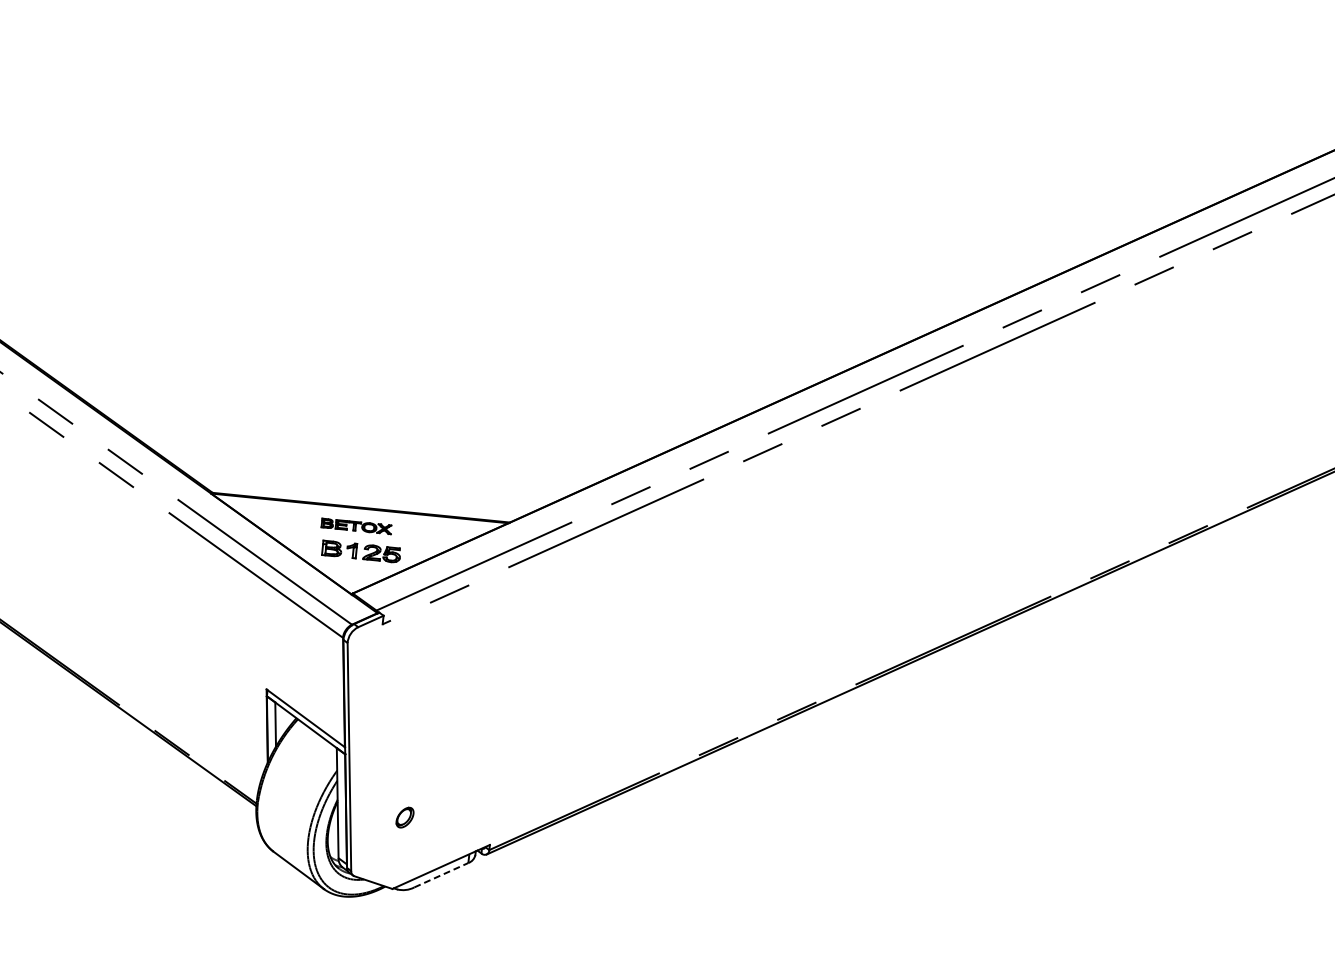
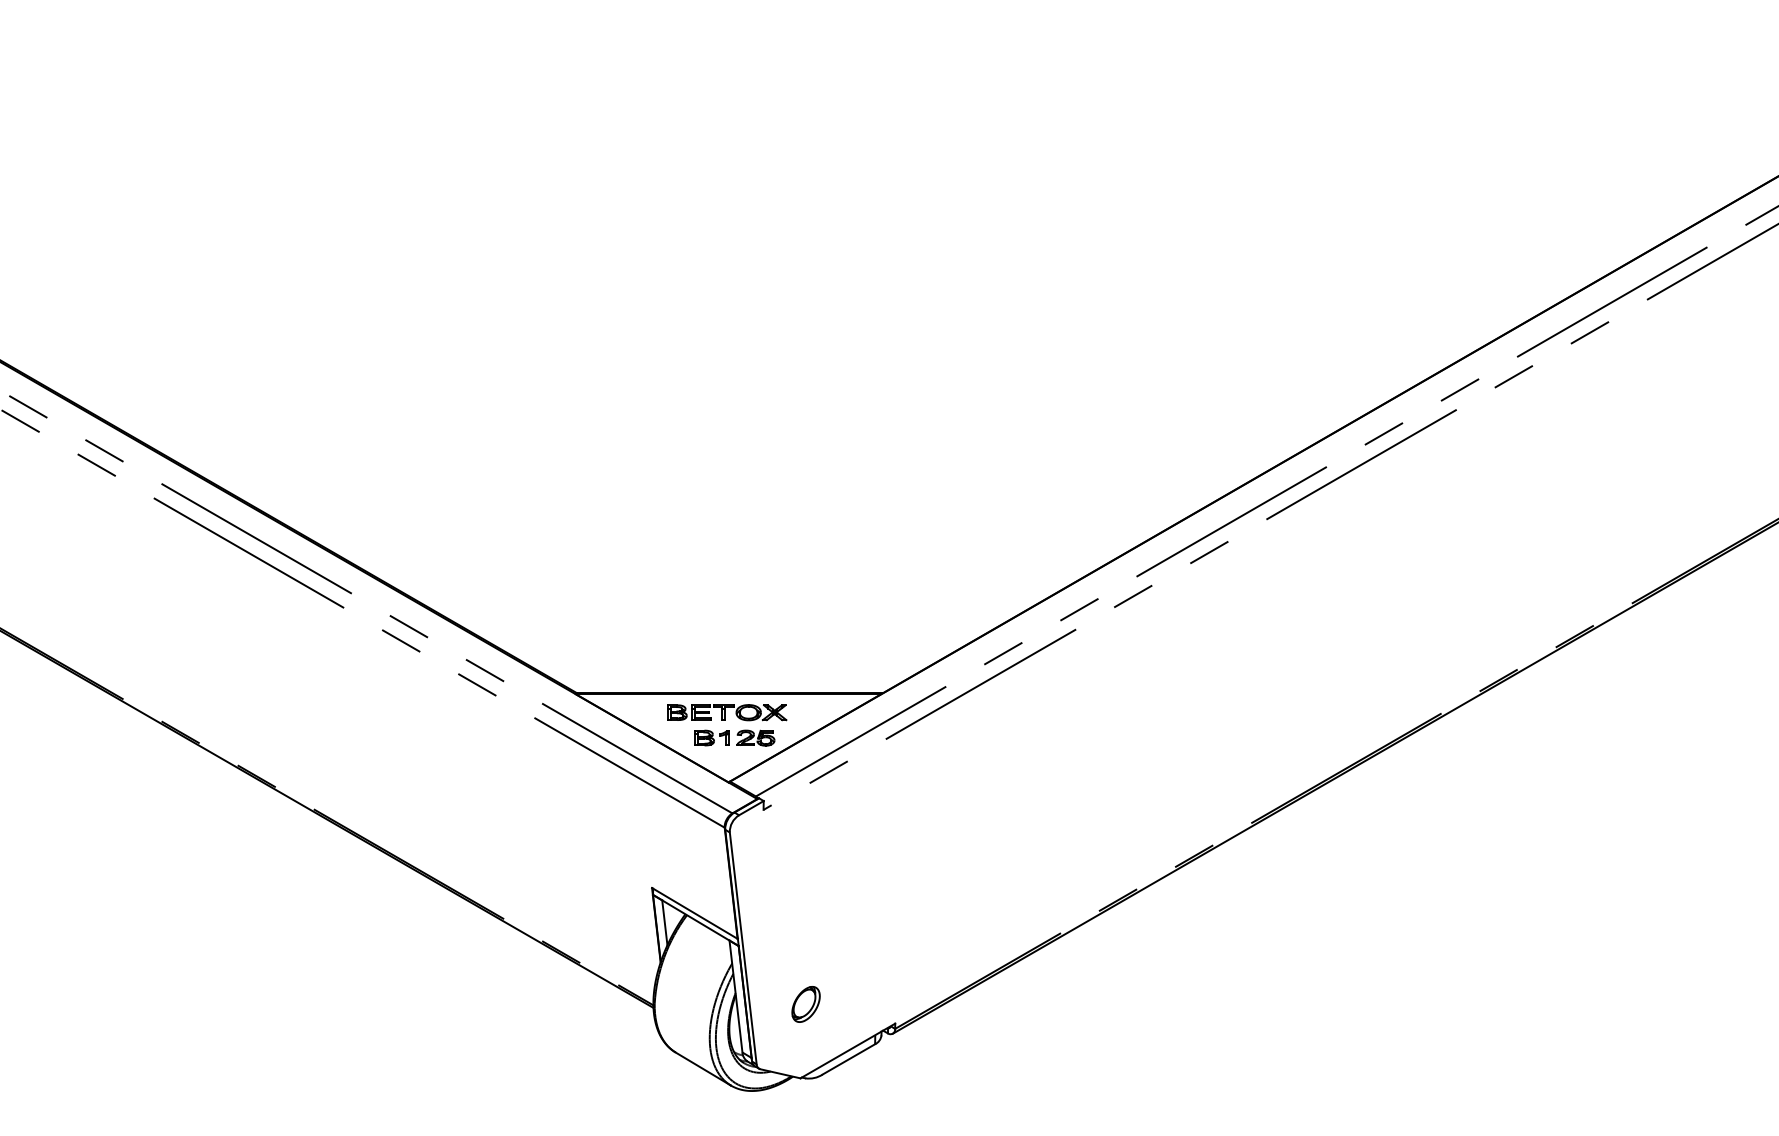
part: (357, 526) -> (727, 712), size x1.67
part: (404, 817) -> (805, 1004), size x1.67
line: (441, 875) -> (849, 1059), dashed -> solid

